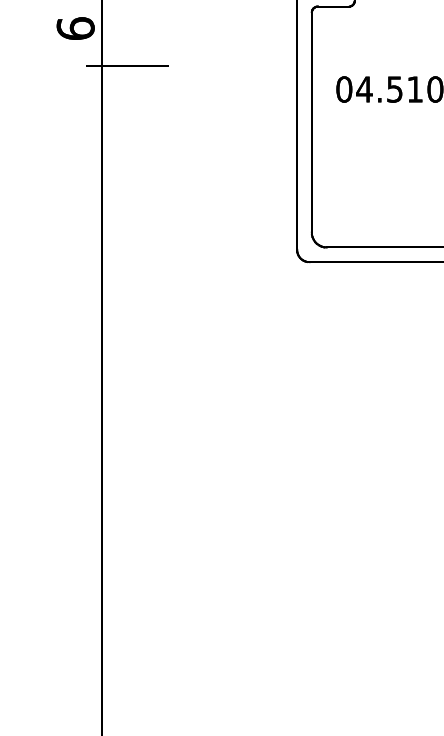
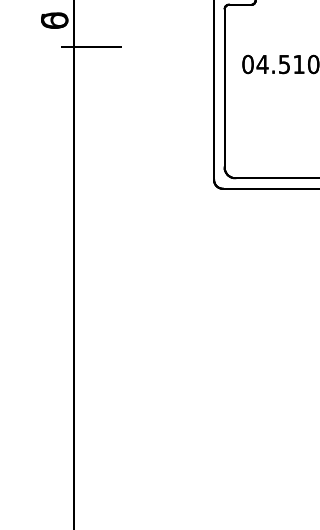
text: (75, 28) -> (54, 20), 6 -> 0

